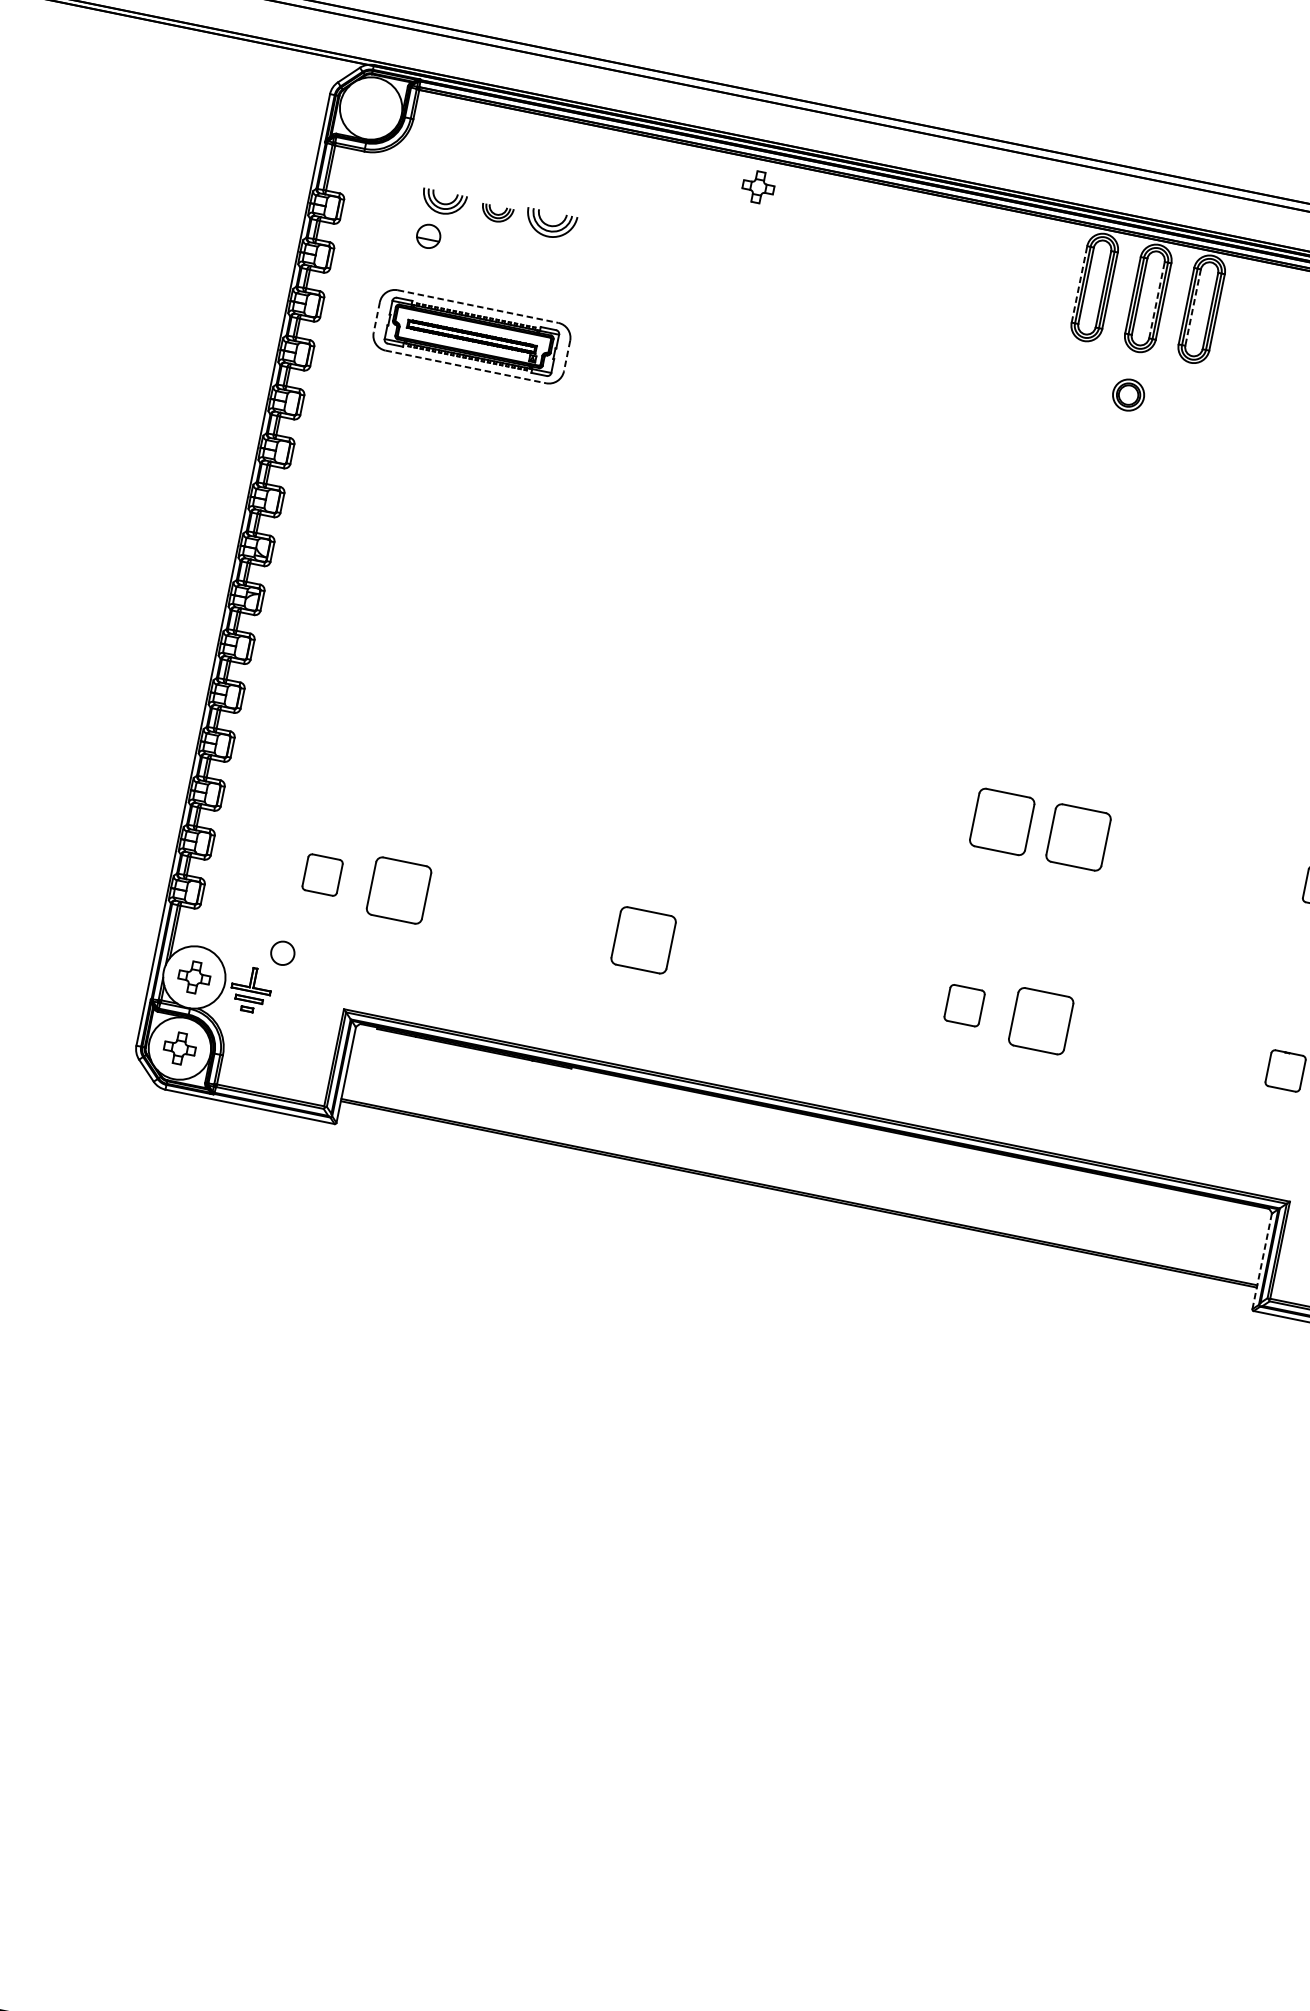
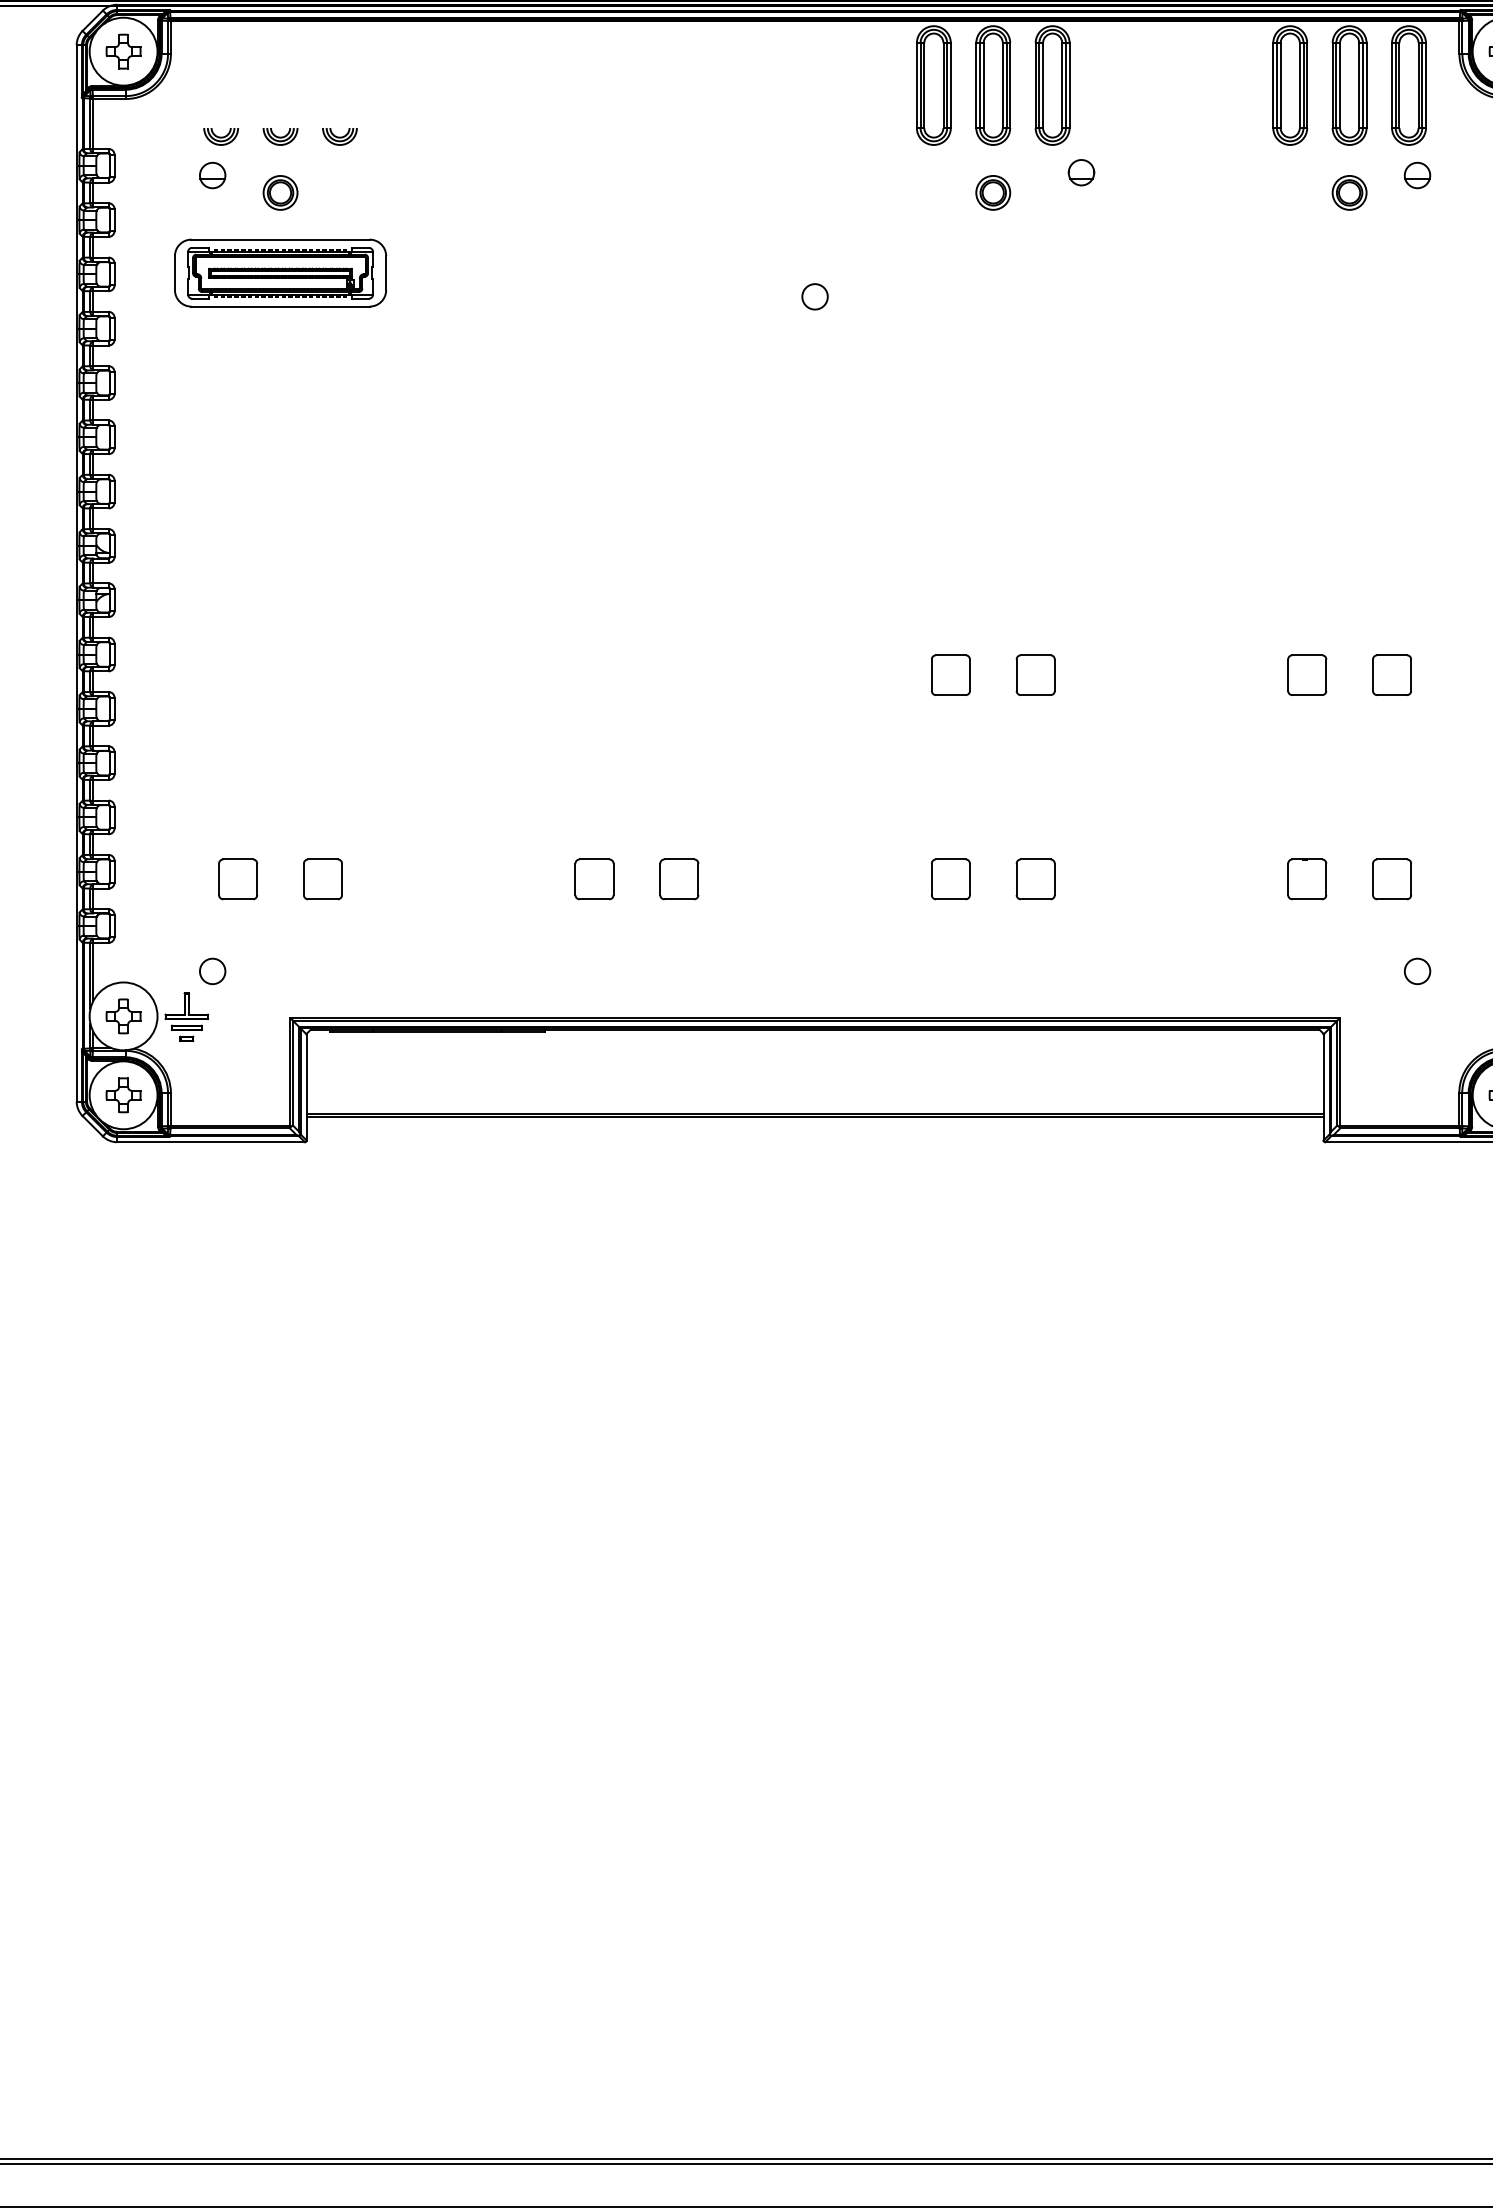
part: (758, 187) -> (123, 51), moved
part: (442, 202) -> (220, 136), size x0.71
part: (550, 224) -> (339, 136), size x0.62
part: (486, 264) -> (280, 192), added
line: (1079, 284) -> (916, 85), dashed -> solid
line: (1156, 300) -> (1002, 85), dashed -> solid
line: (478, 306) -> (281, 239), dashed -> solid
line: (1193, 308) -> (1043, 86), dashed -> solid
line: (376, 317) -> (174, 273), dashed -> solid
line: (567, 356) -> (386, 273), dashed -> solid
line: (466, 366) -> (281, 306), dashed -> solid
part: (1211, 392) -> (1081, 172), added
circle: (948, 455) -> (814, 296), added
part: (1001, 821) -> (950, 674), size x0.62
part: (1078, 836) -> (1035, 674), size x0.62
part: (398, 890) -> (322, 879), size x0.62
part: (643, 940) -> (594, 879), size x0.62
part: (720, 956) -> (679, 879), added
part: (1040, 1021) -> (1035, 879), size x0.62
line: (1262, 1261) -> (1323, 1087), dashed -> solid

